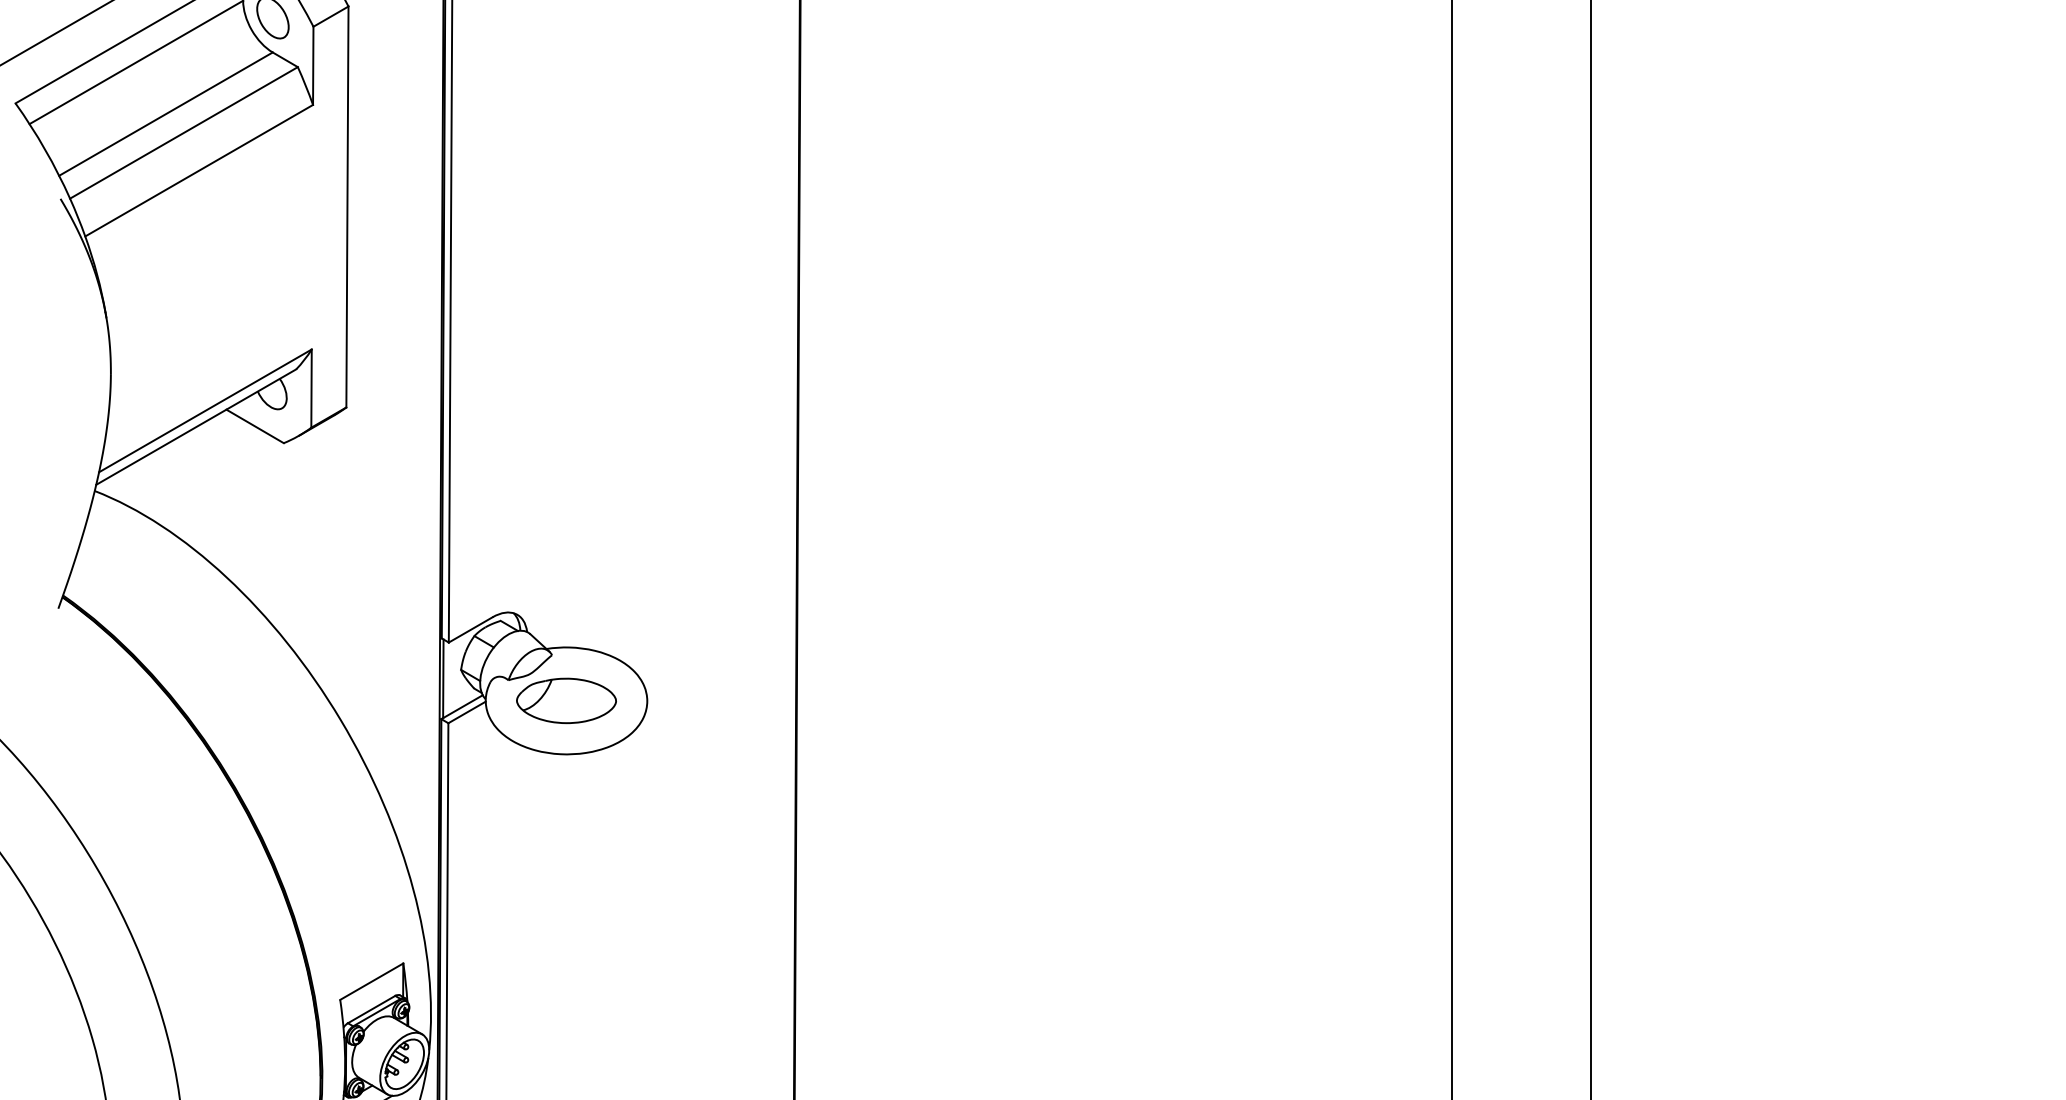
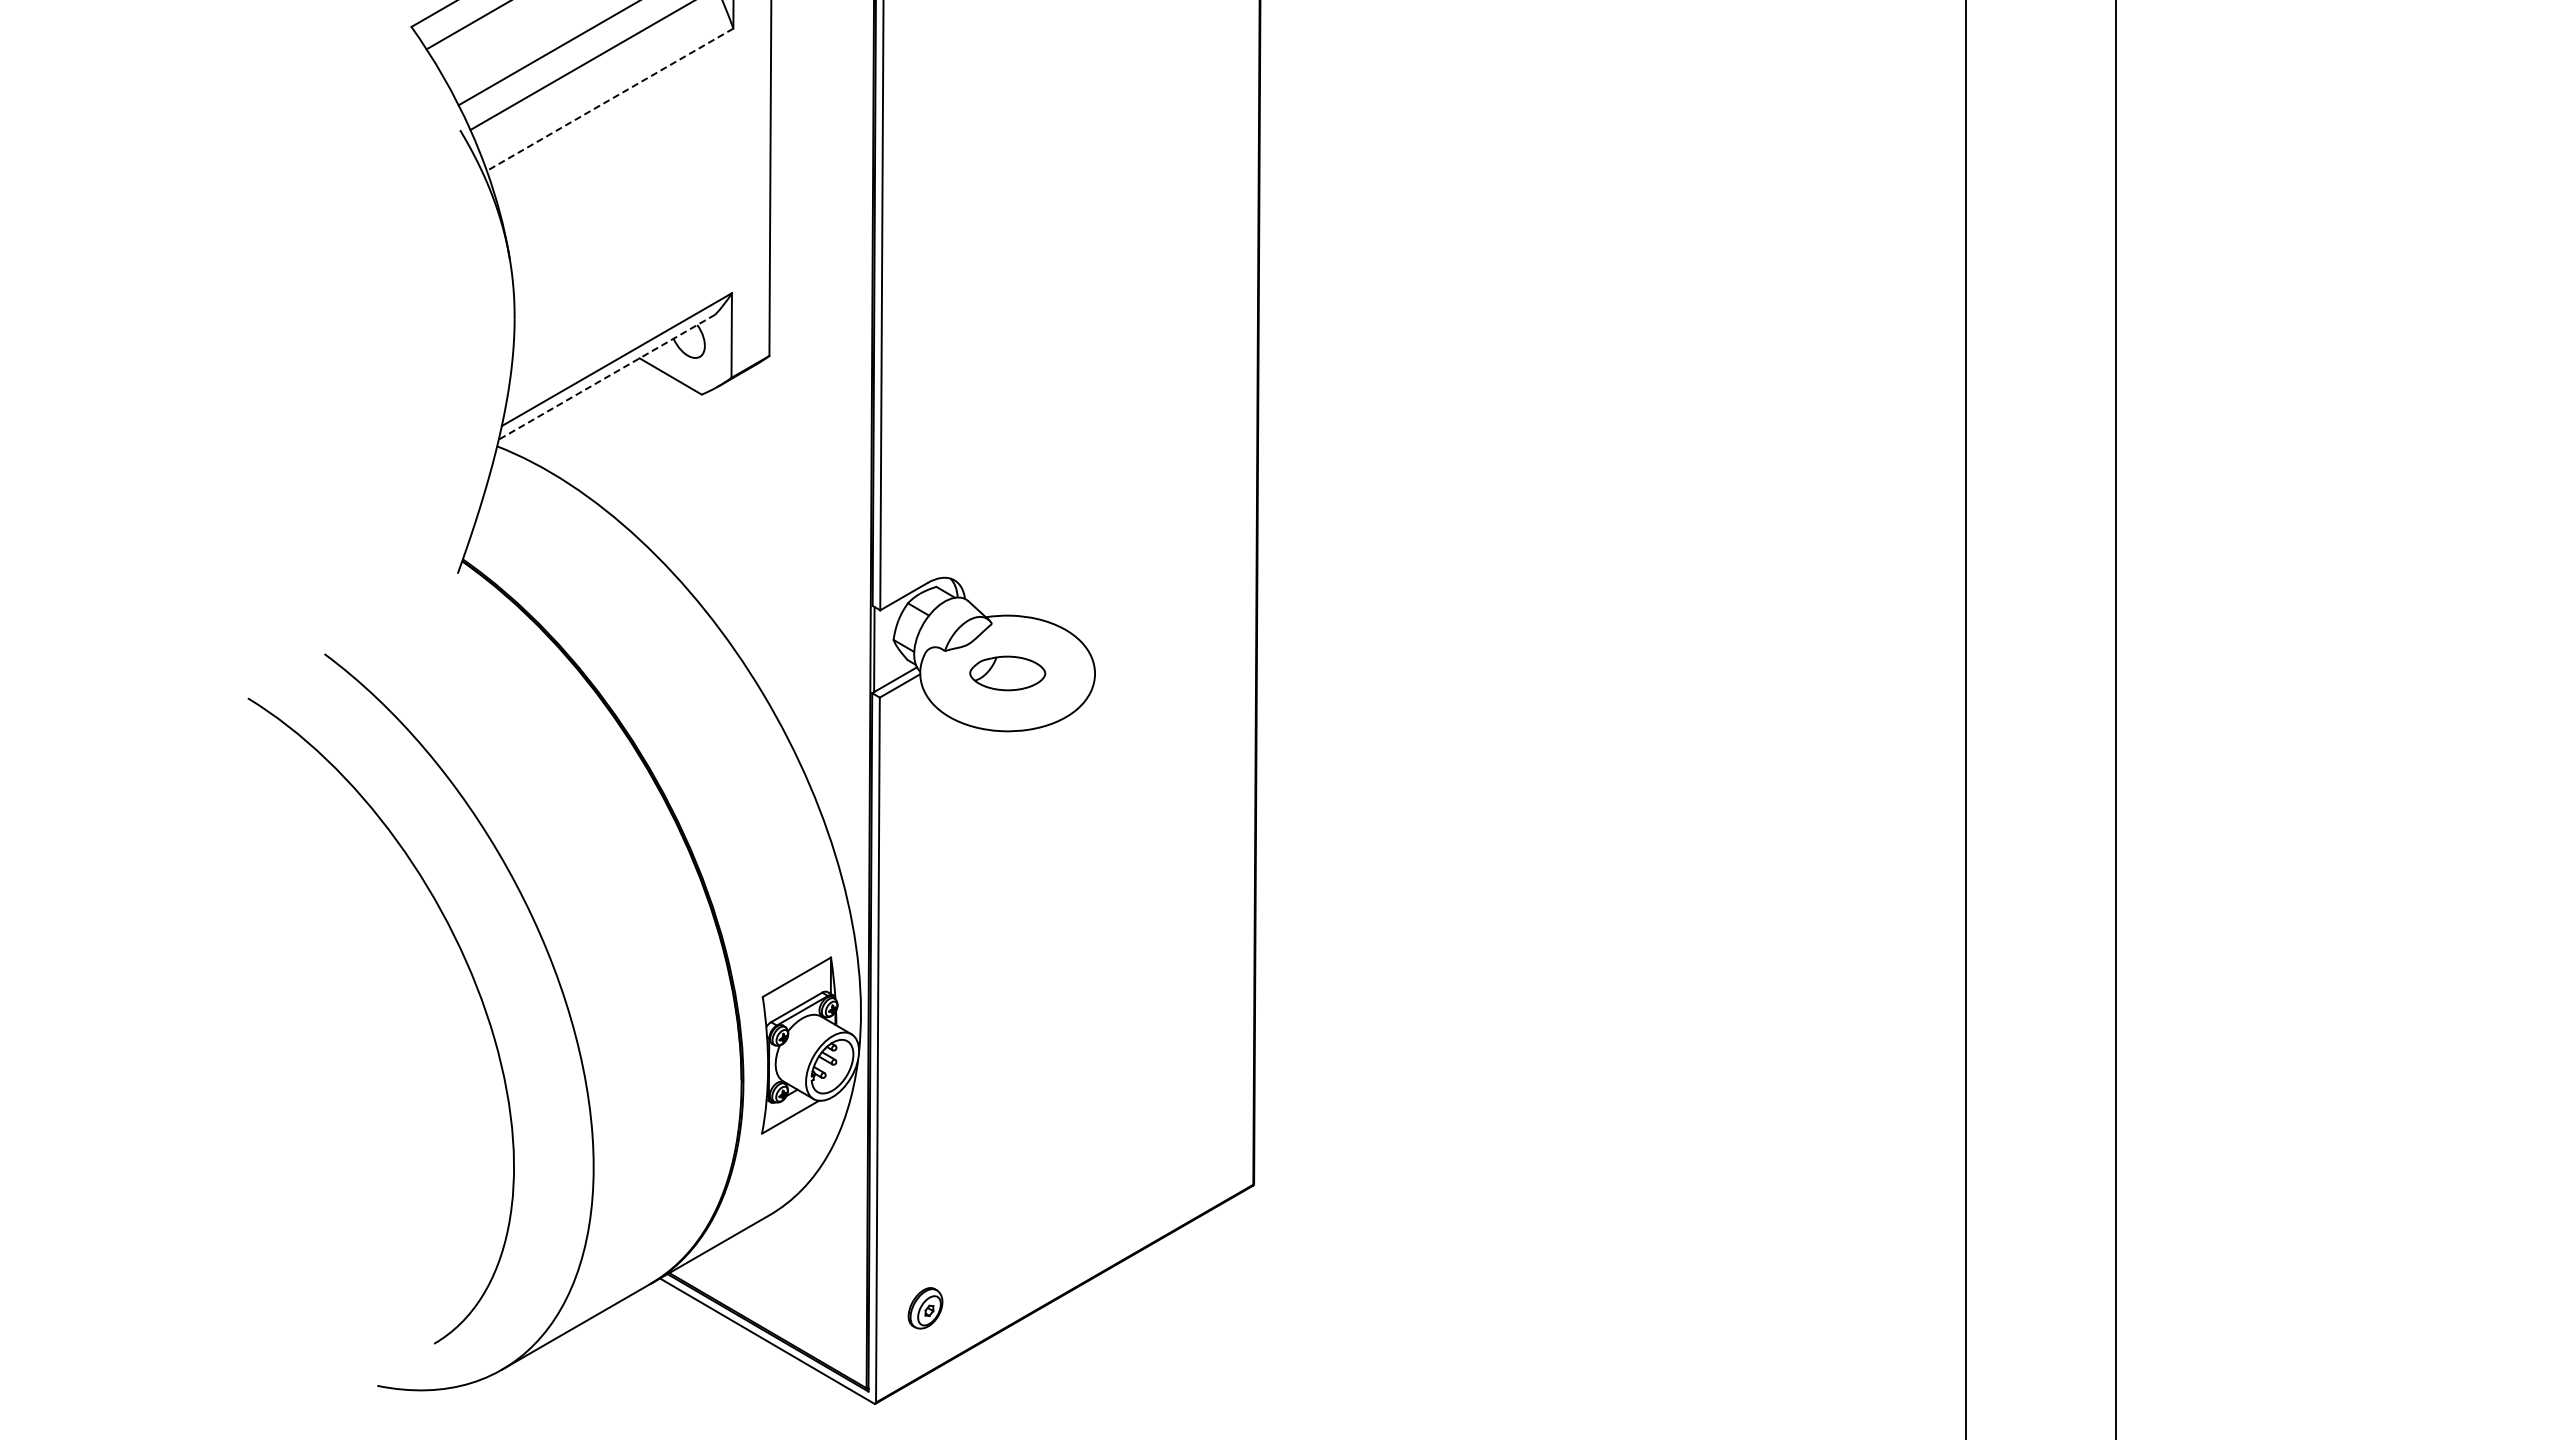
line: (198, 171) -> (609, 100), solid -> dashed
line: (195, 427) -> (606, 377), solid -> dashed
part: (566, 700) -> (1007, 673), size x0.7

